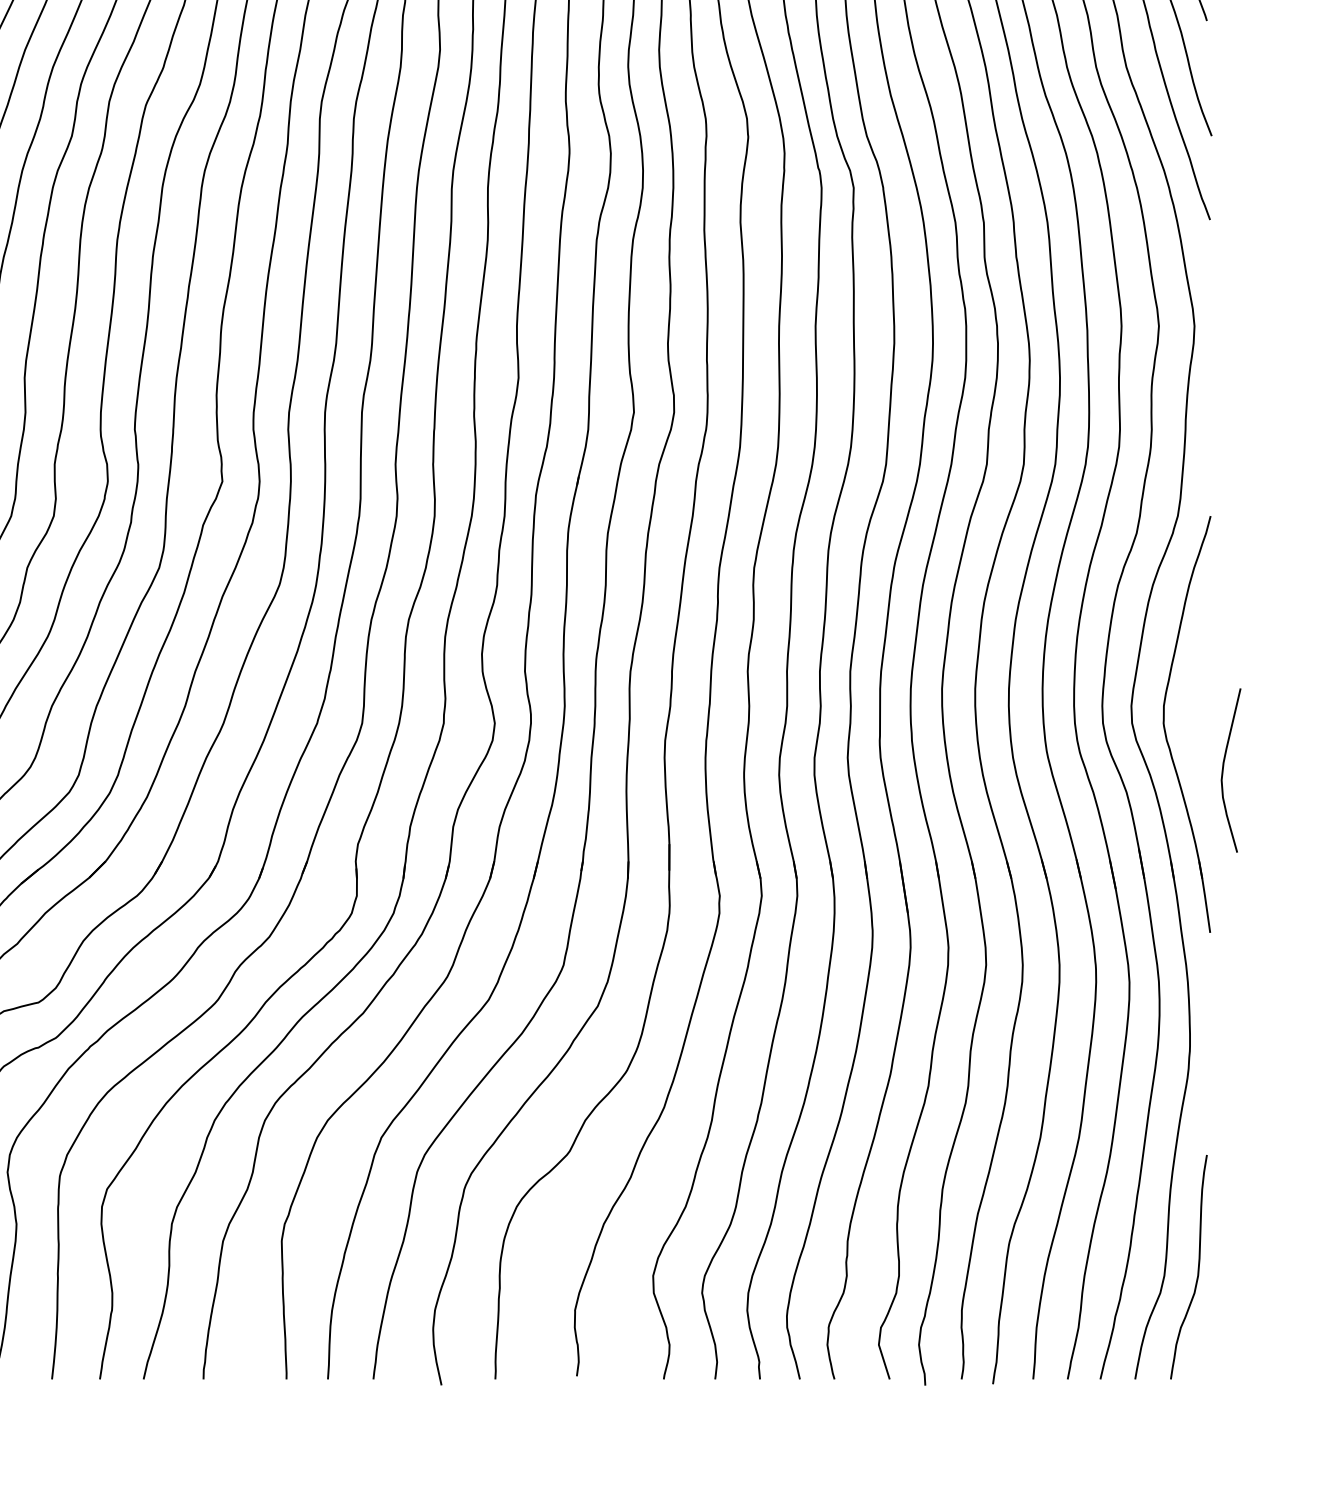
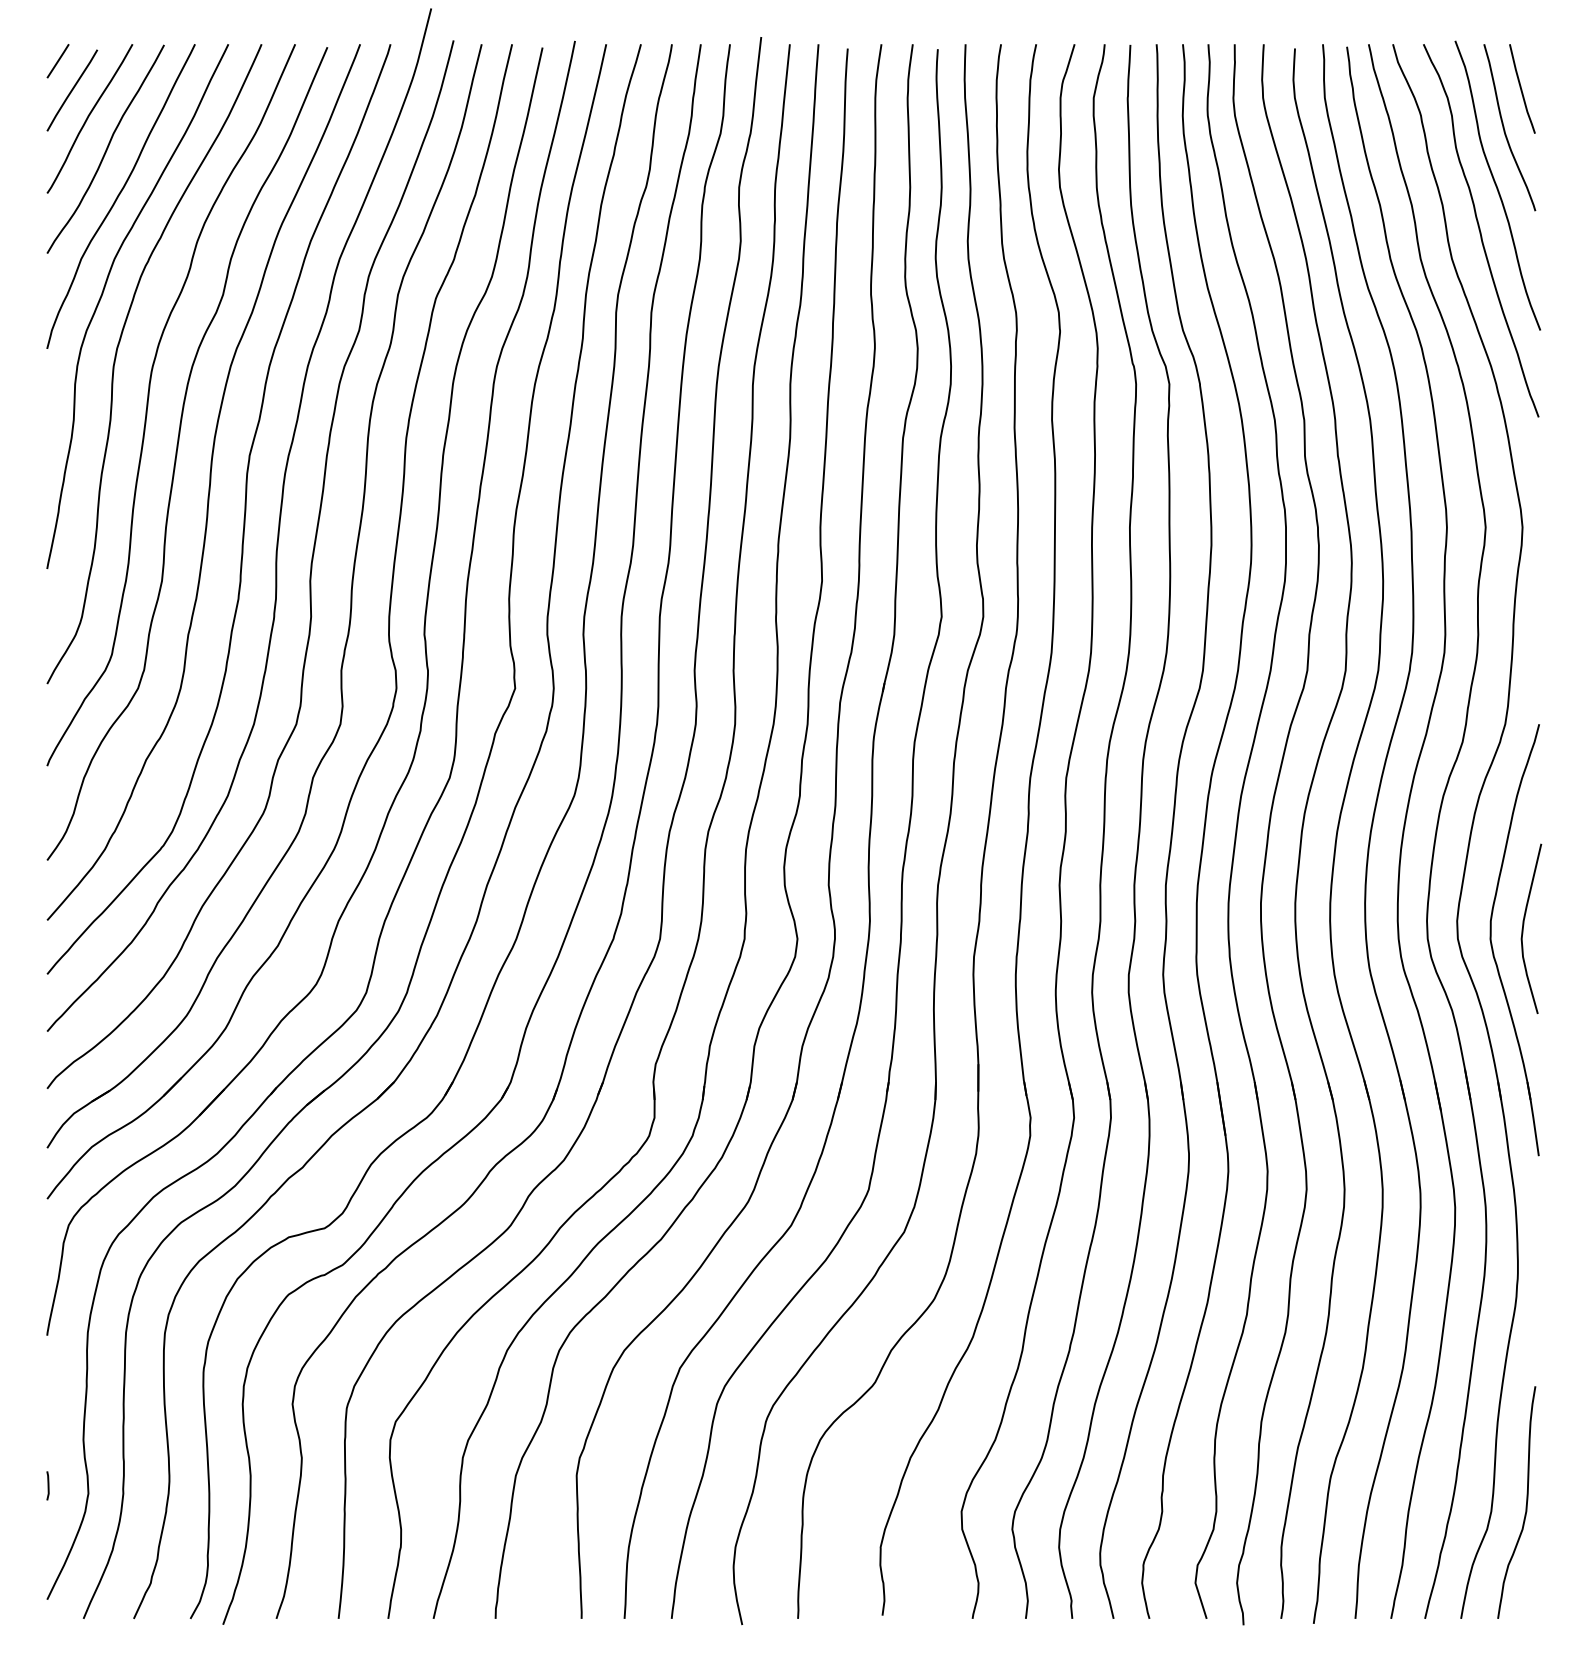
curve: (1224, 767) -> (1524, 925), moved

